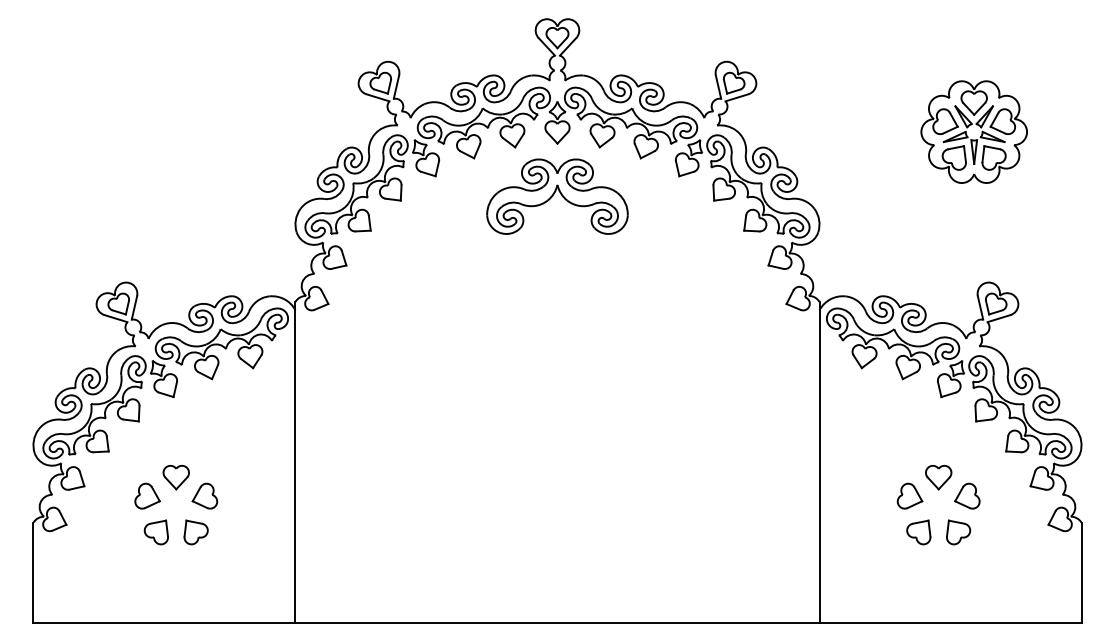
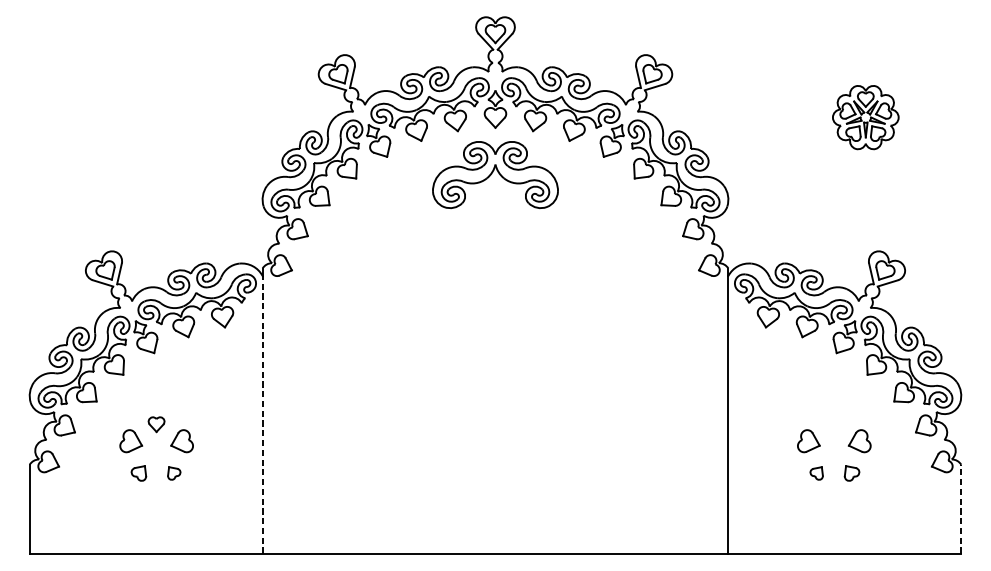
part: (973, 131) -> (865, 117), size x0.7
line: (295, 466) -> (262, 414), solid -> dashed
part: (175, 477) -> (155, 424), size x0.7
part: (938, 477) -> (834, 424), removed
part: (155, 532) -> (138, 473), size x0.7
part: (195, 532) -> (173, 473), size x0.6
part: (918, 532) -> (816, 473), size x0.6
part: (958, 532) -> (851, 473), size x0.7
line: (1081, 572) -> (961, 509), solid -> dashed

